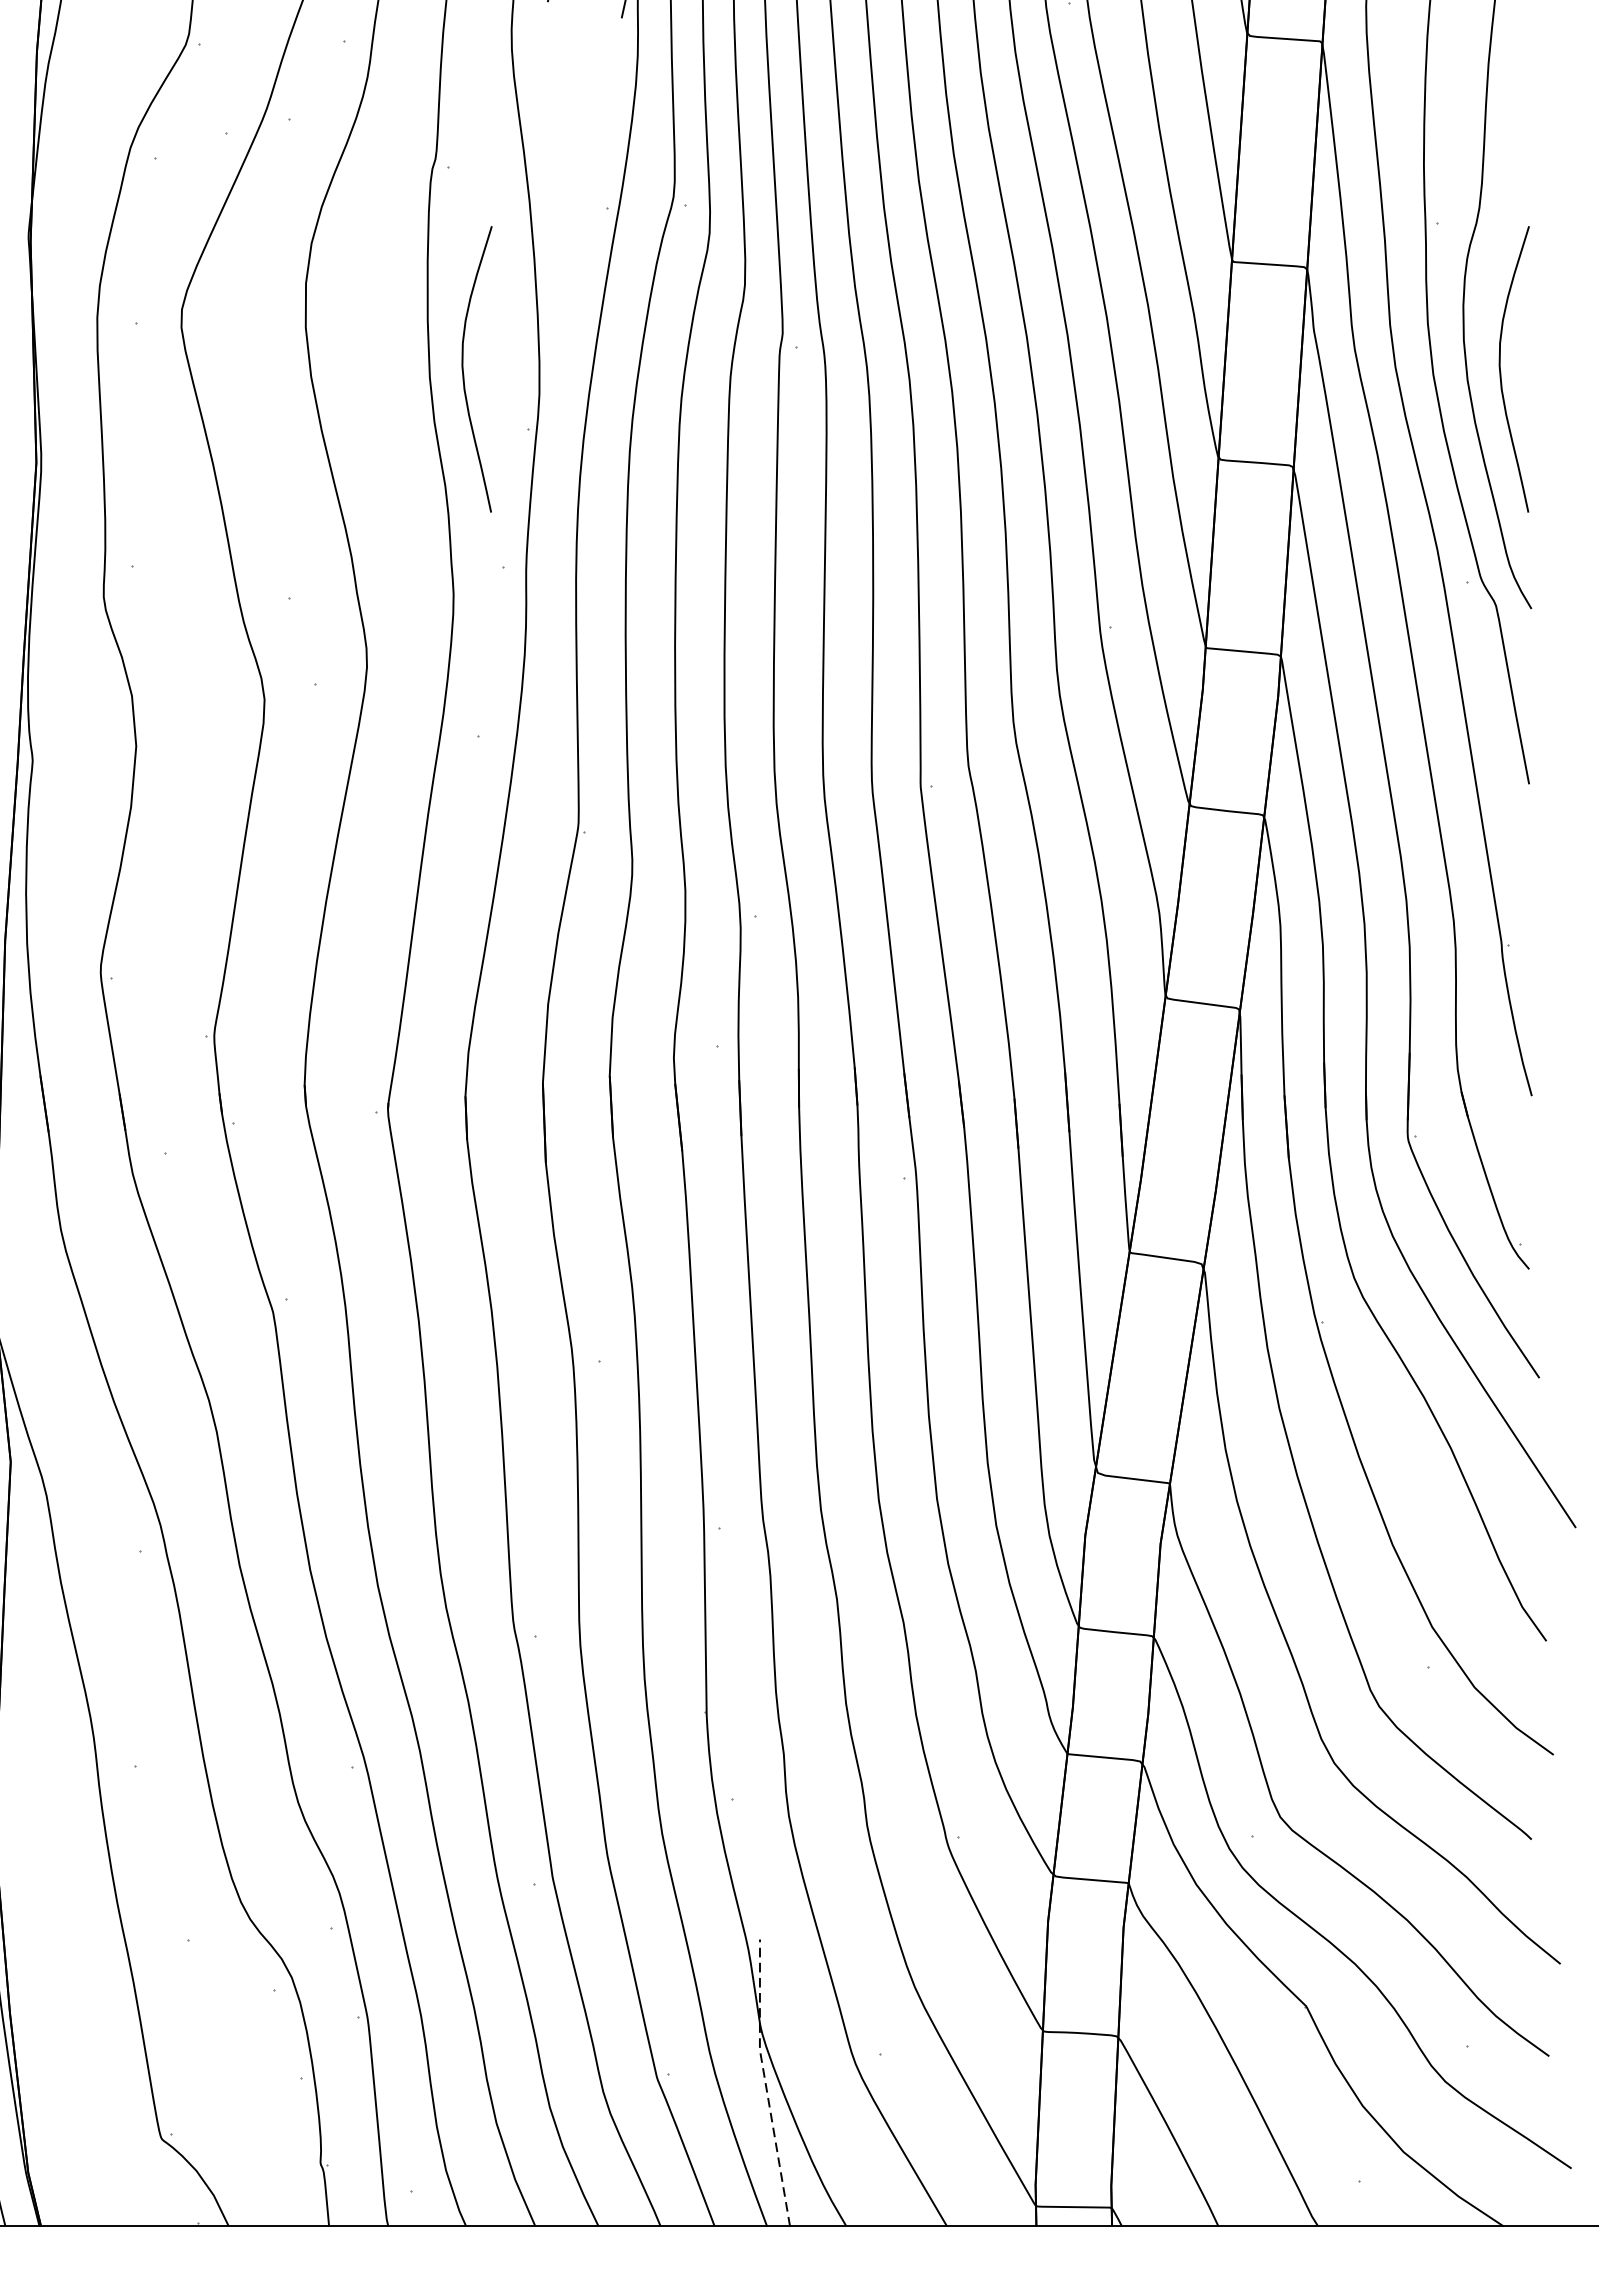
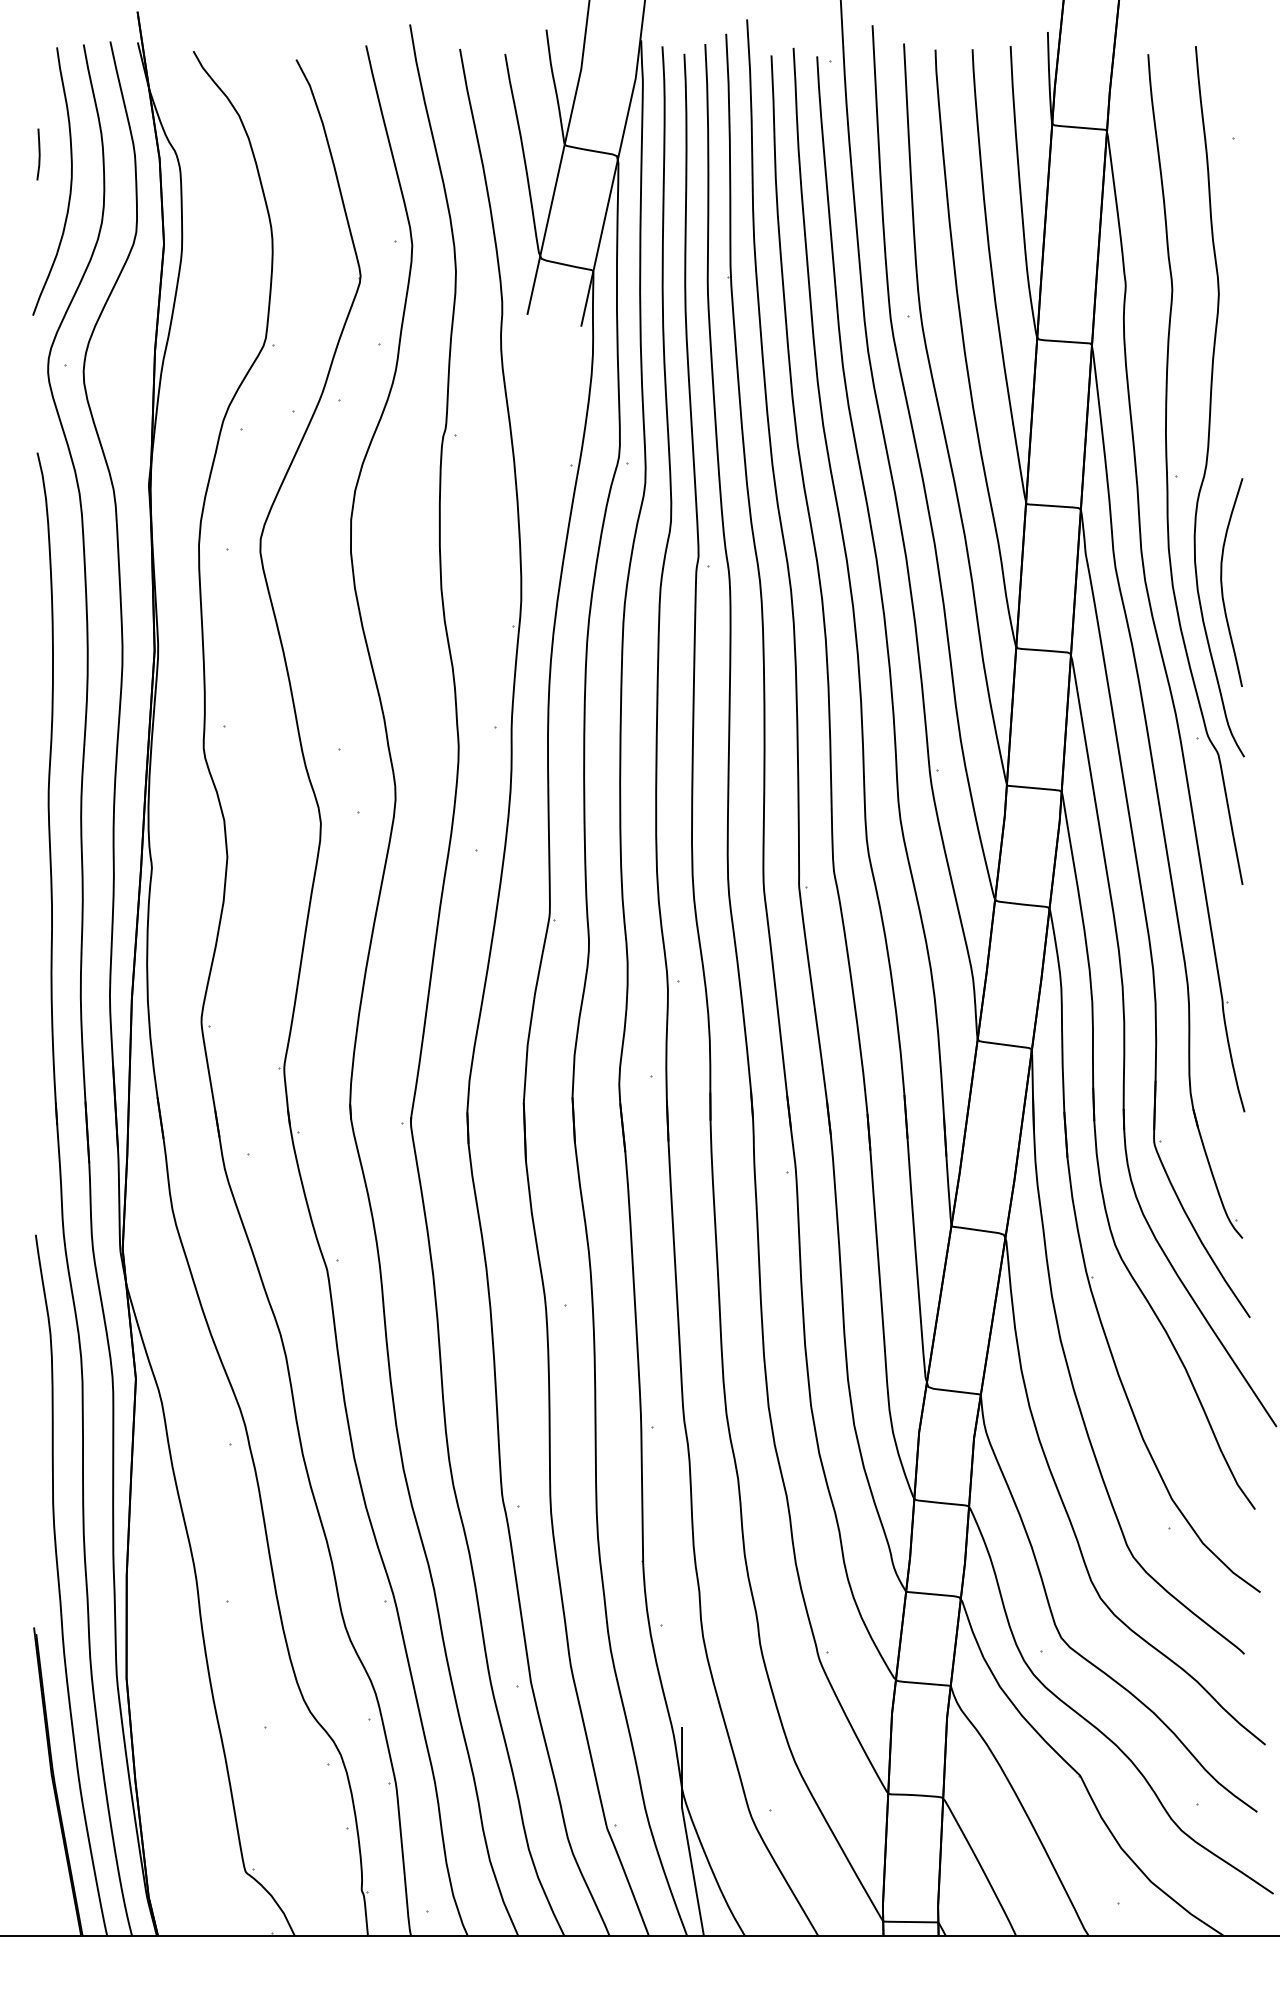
curve: (464, 369) -> (466, 582), removed
line: (764, 2081) -> (685, 1830), dashed -> solid

